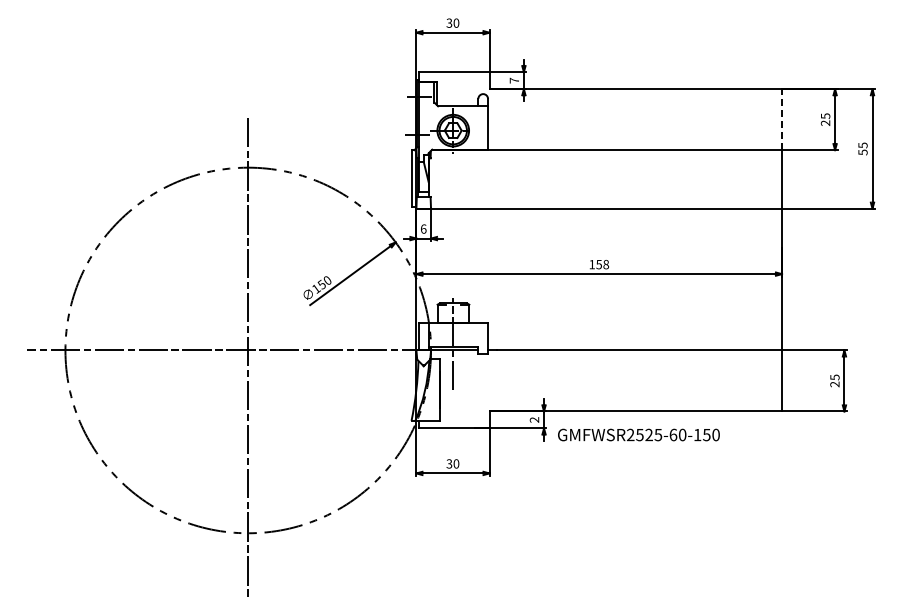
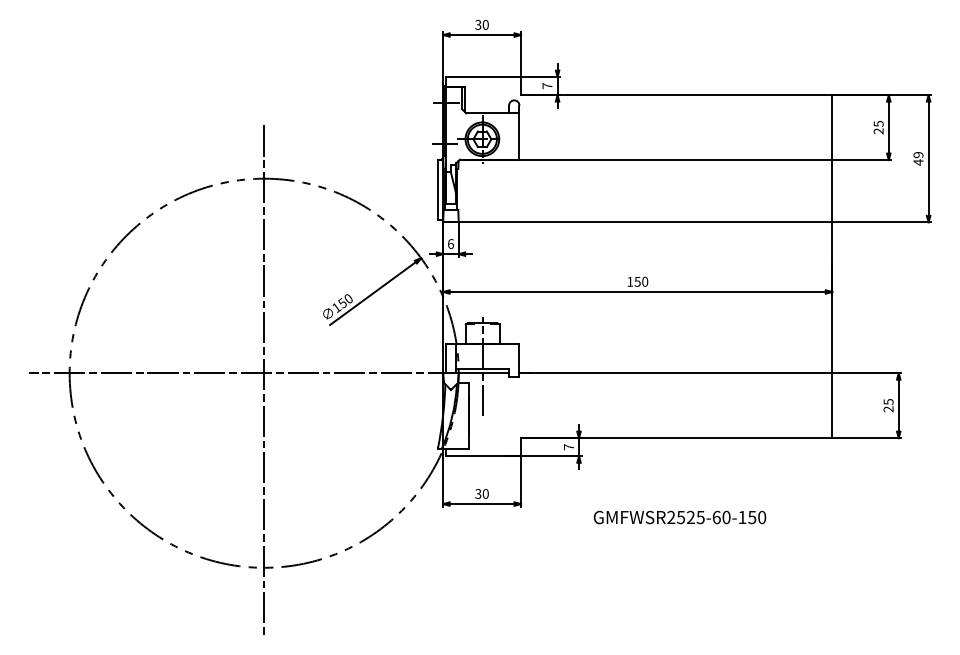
line: (782, 119) -> (832, 127), dashed -> solid
text: (862, 148) -> (917, 158), 55 -> 49
text: (606, 264) -> (645, 281), 158 -> 150
text: (534, 419) -> (568, 446), 2 -> 7
text: (638, 434) -> (679, 516), moved

